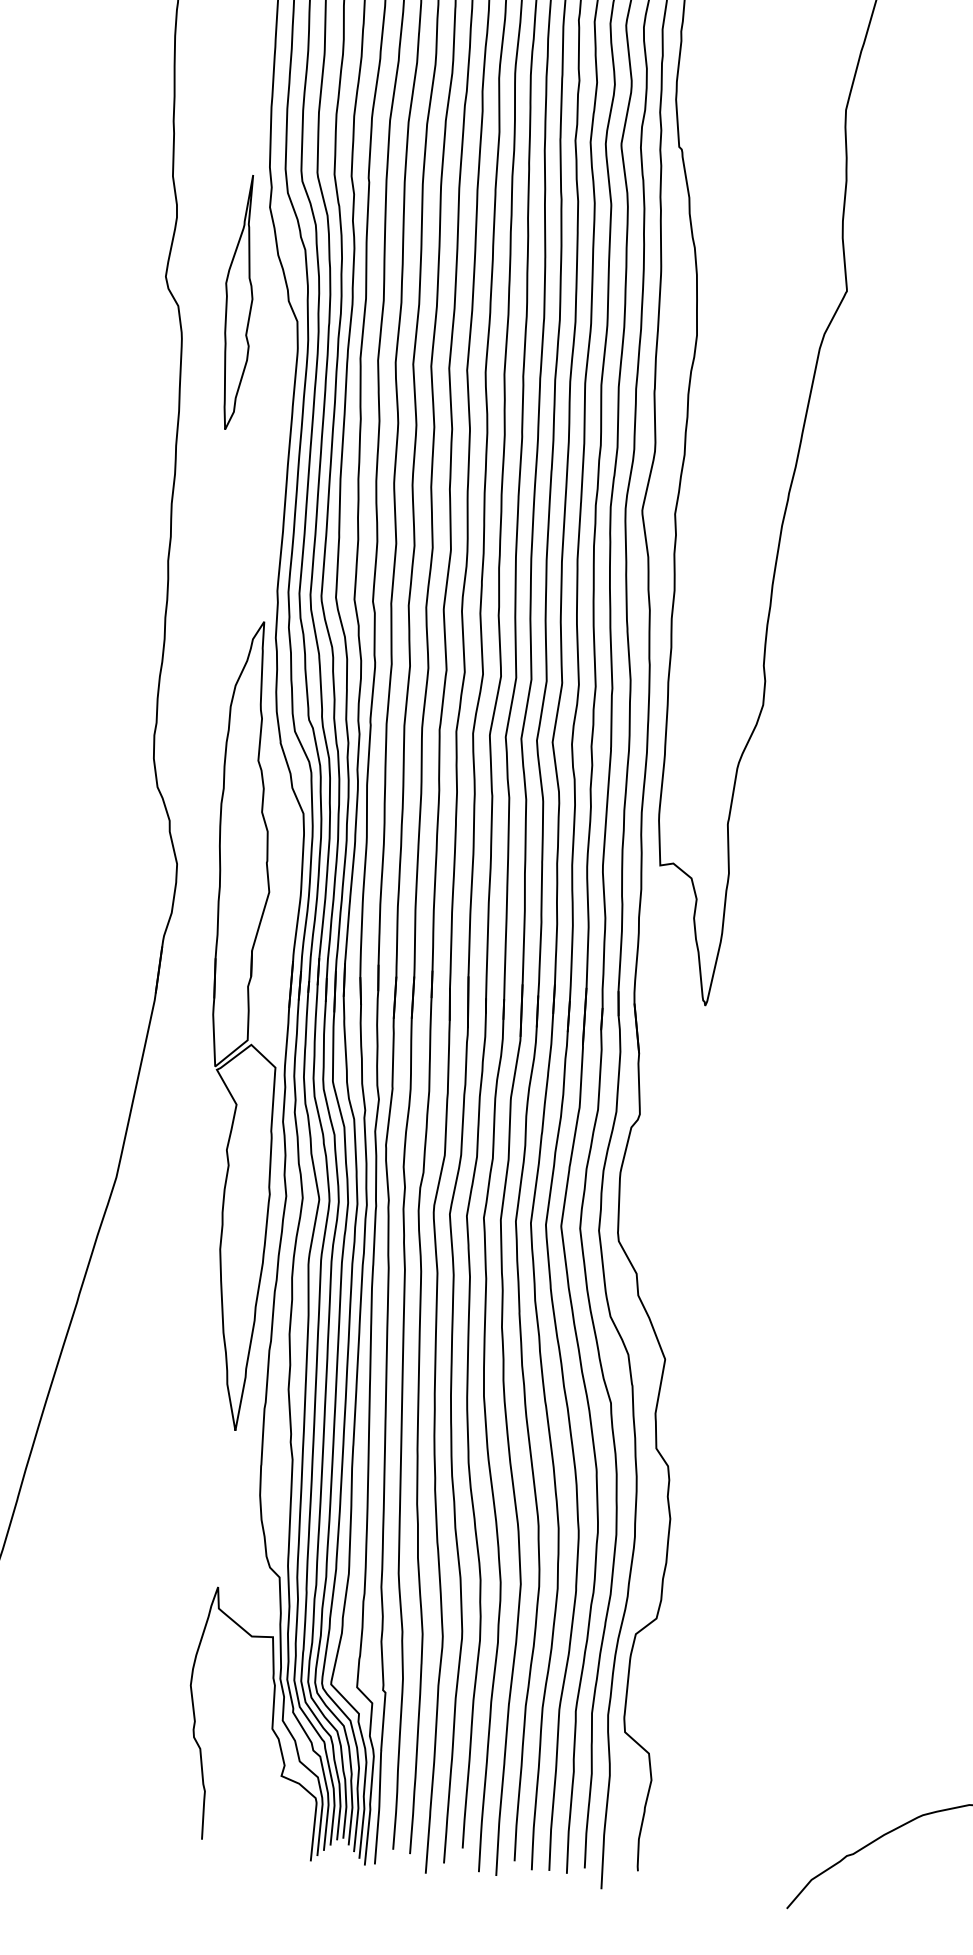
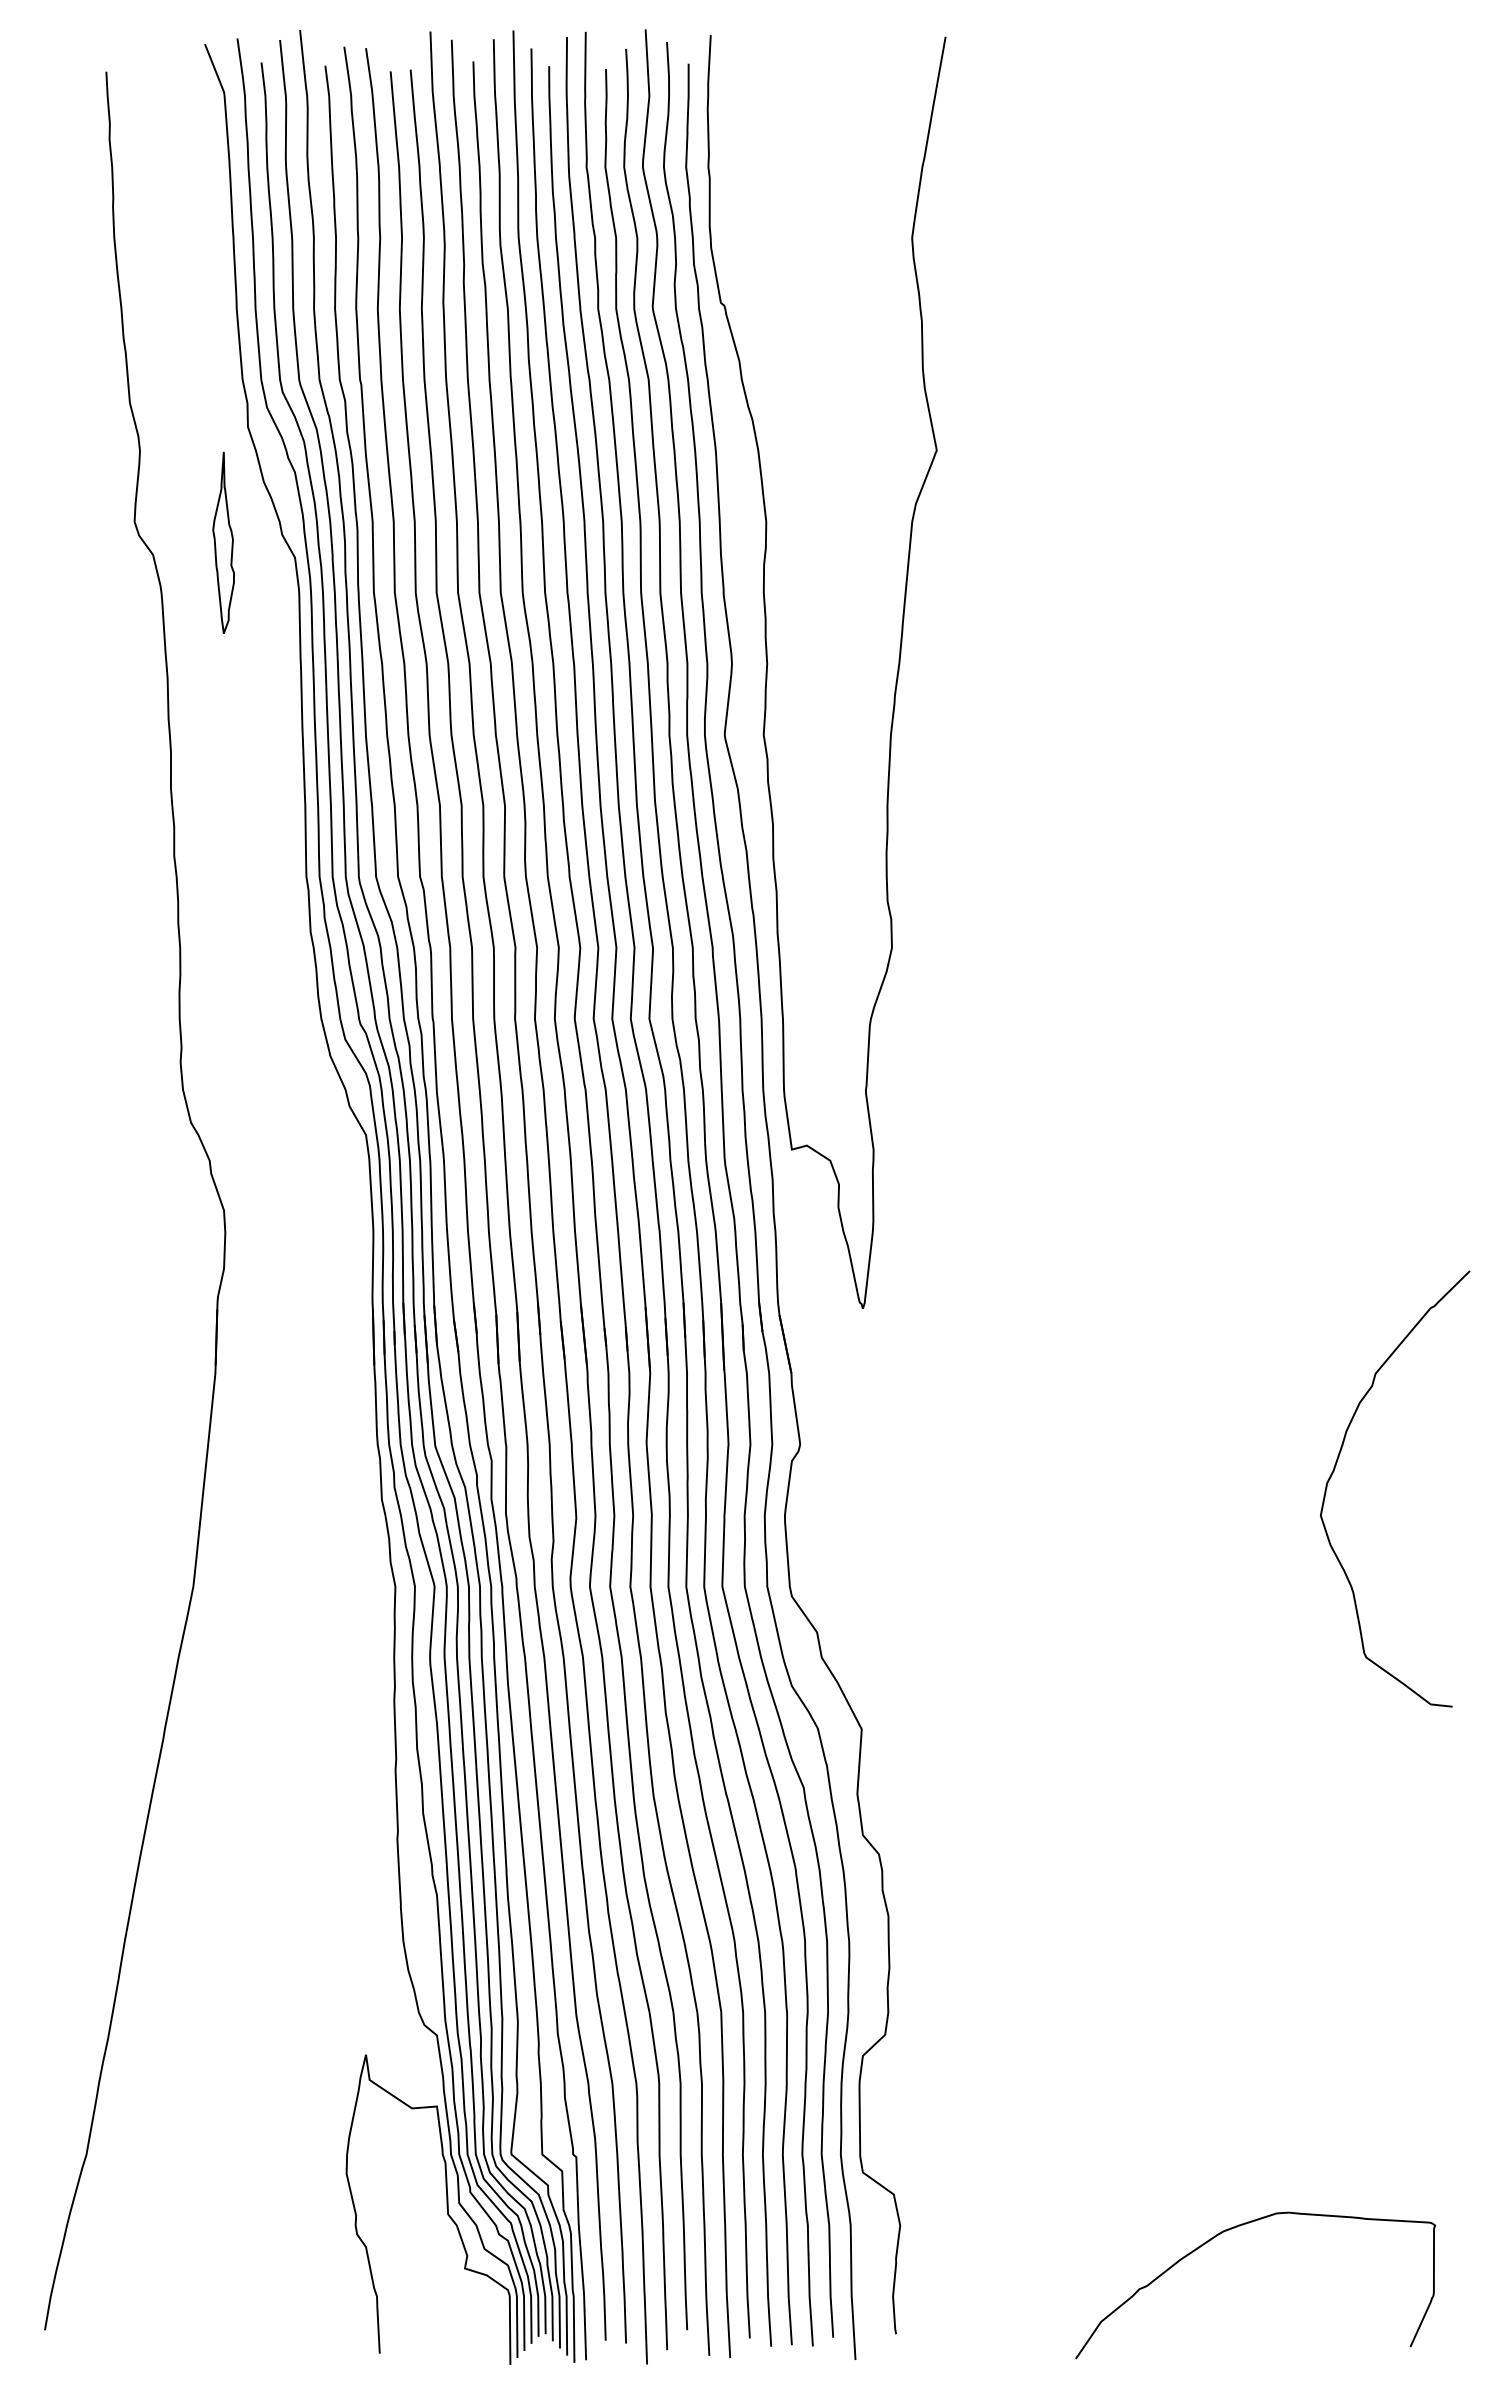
part: (238, 302) -> (223, 542), size x0.6
part: (242, 1025) -> (321, 1391), removed

